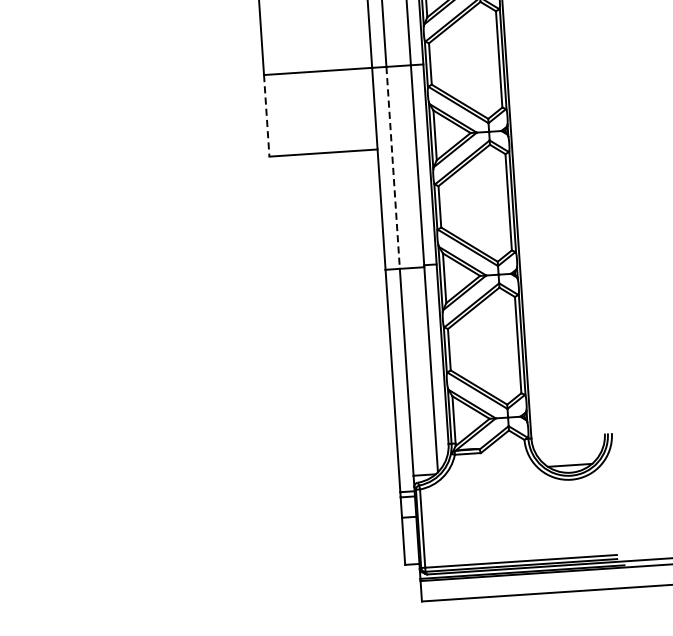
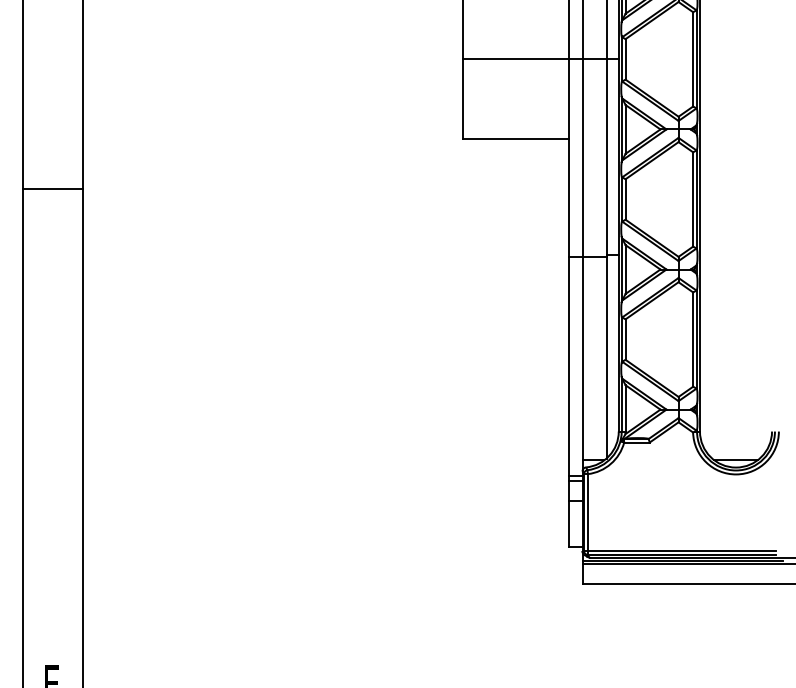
line: (266, 115) -> (462, 99), dashed -> solid
line: (393, 167) -> (582, 158), dashed -> solid

